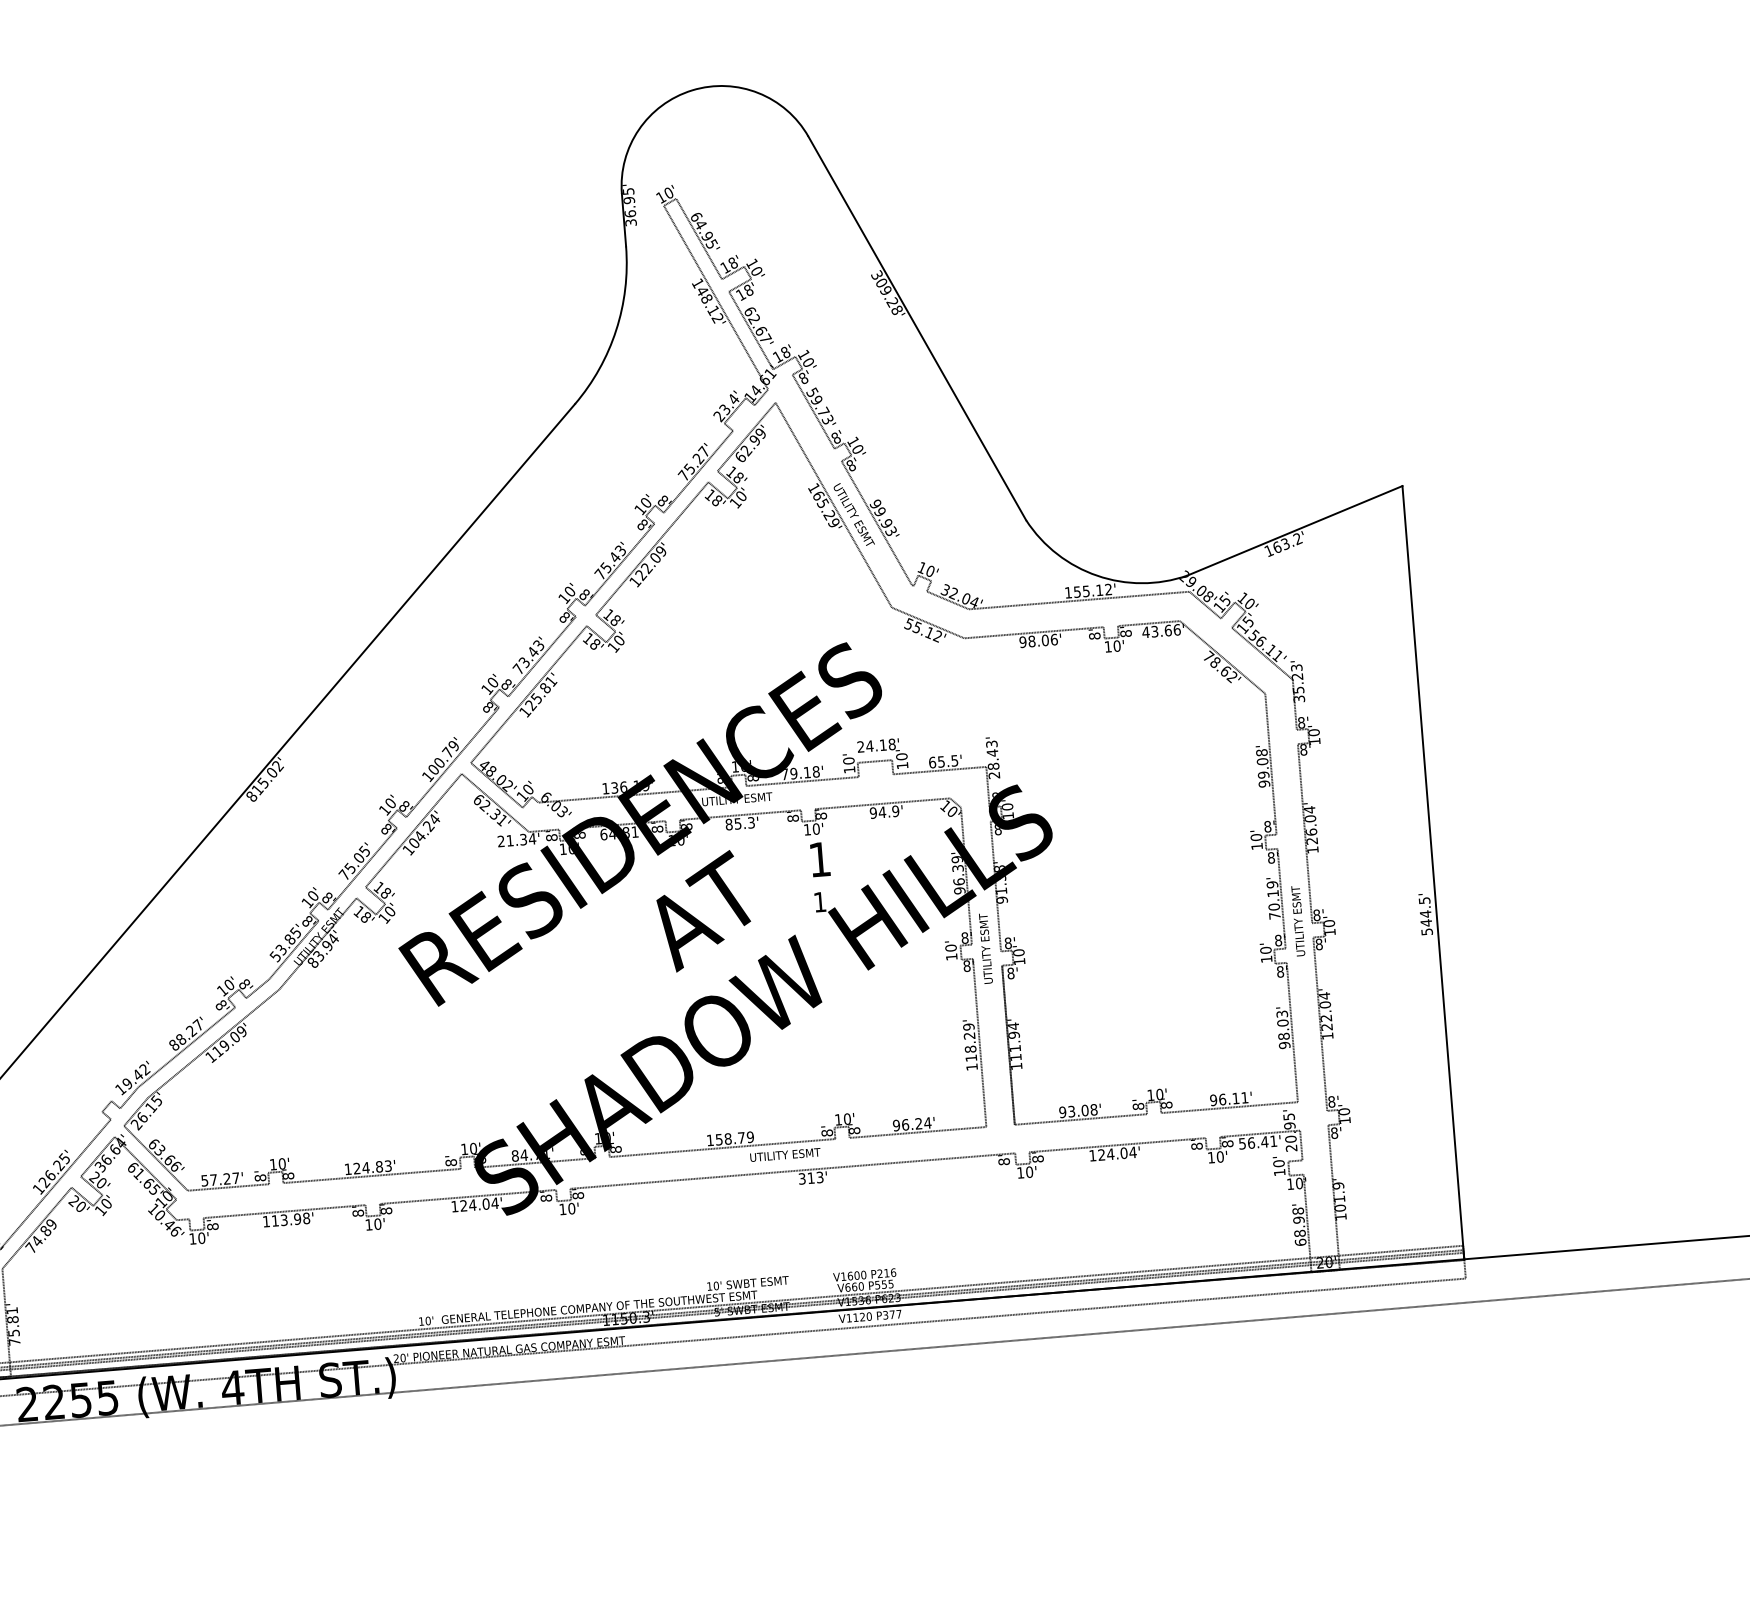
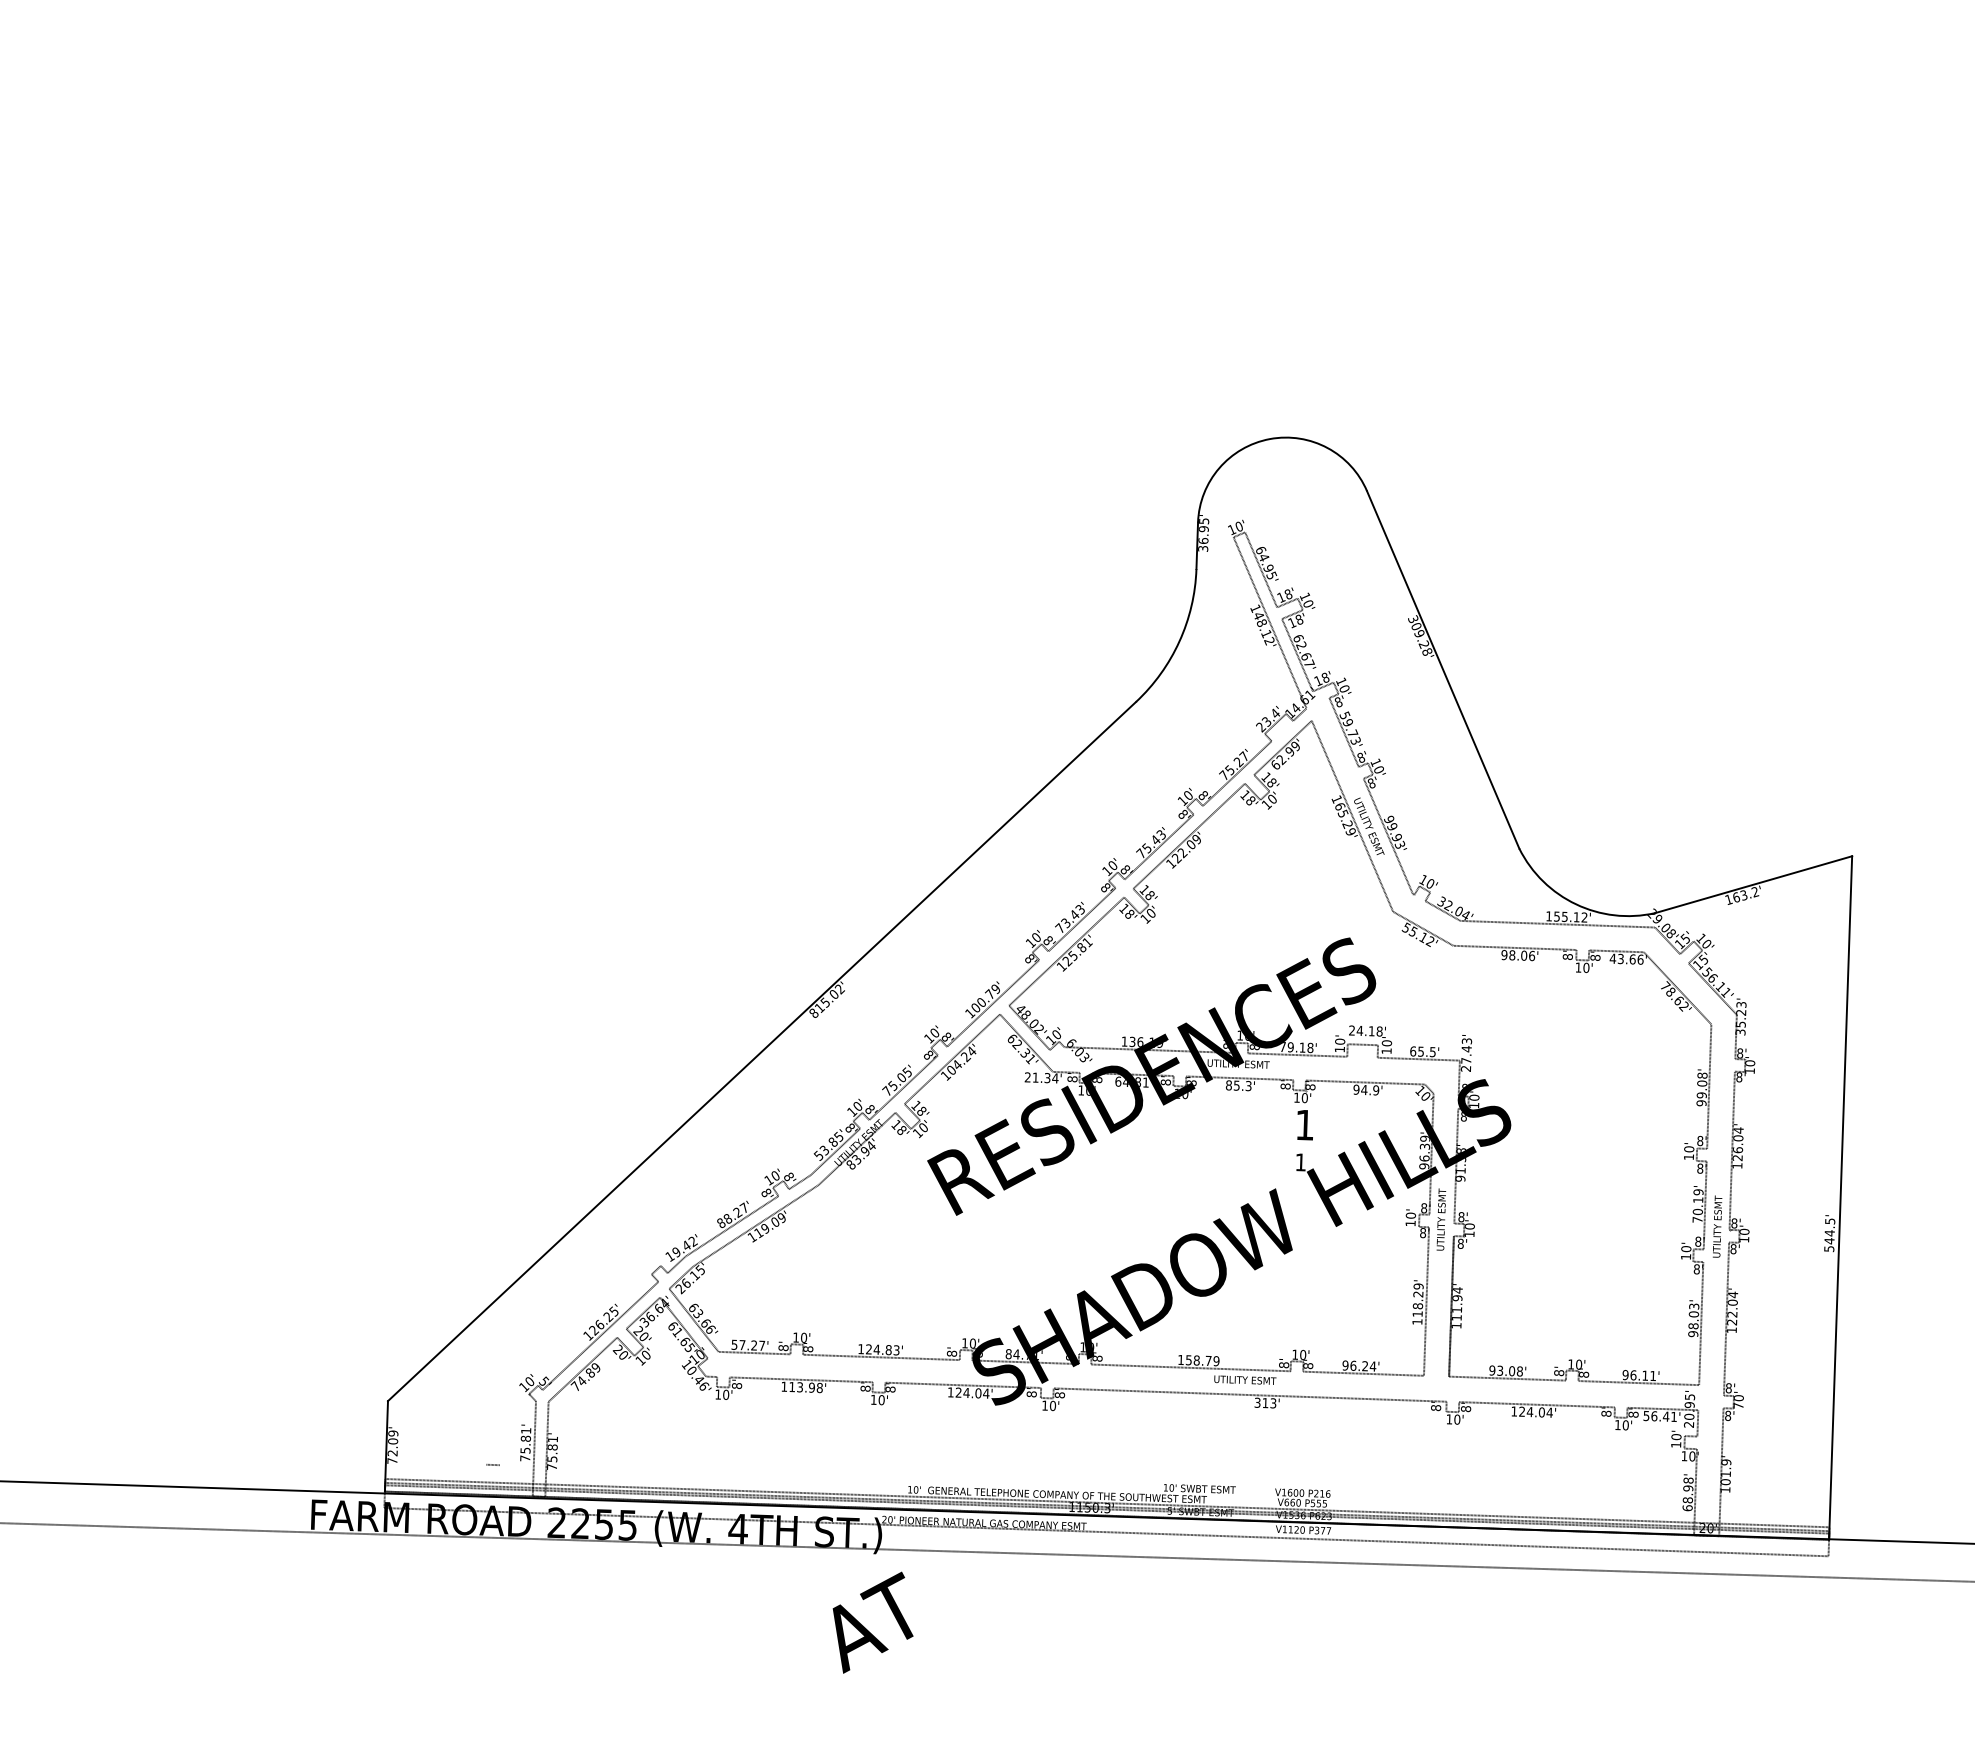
text: (993, 765) -> (1466, 1060), 28.43' -> 27.43'
text: (703, 911) -> (872, 1622), moved
text: (1344, 1120) -> (1738, 1405), 10' -> 70'

